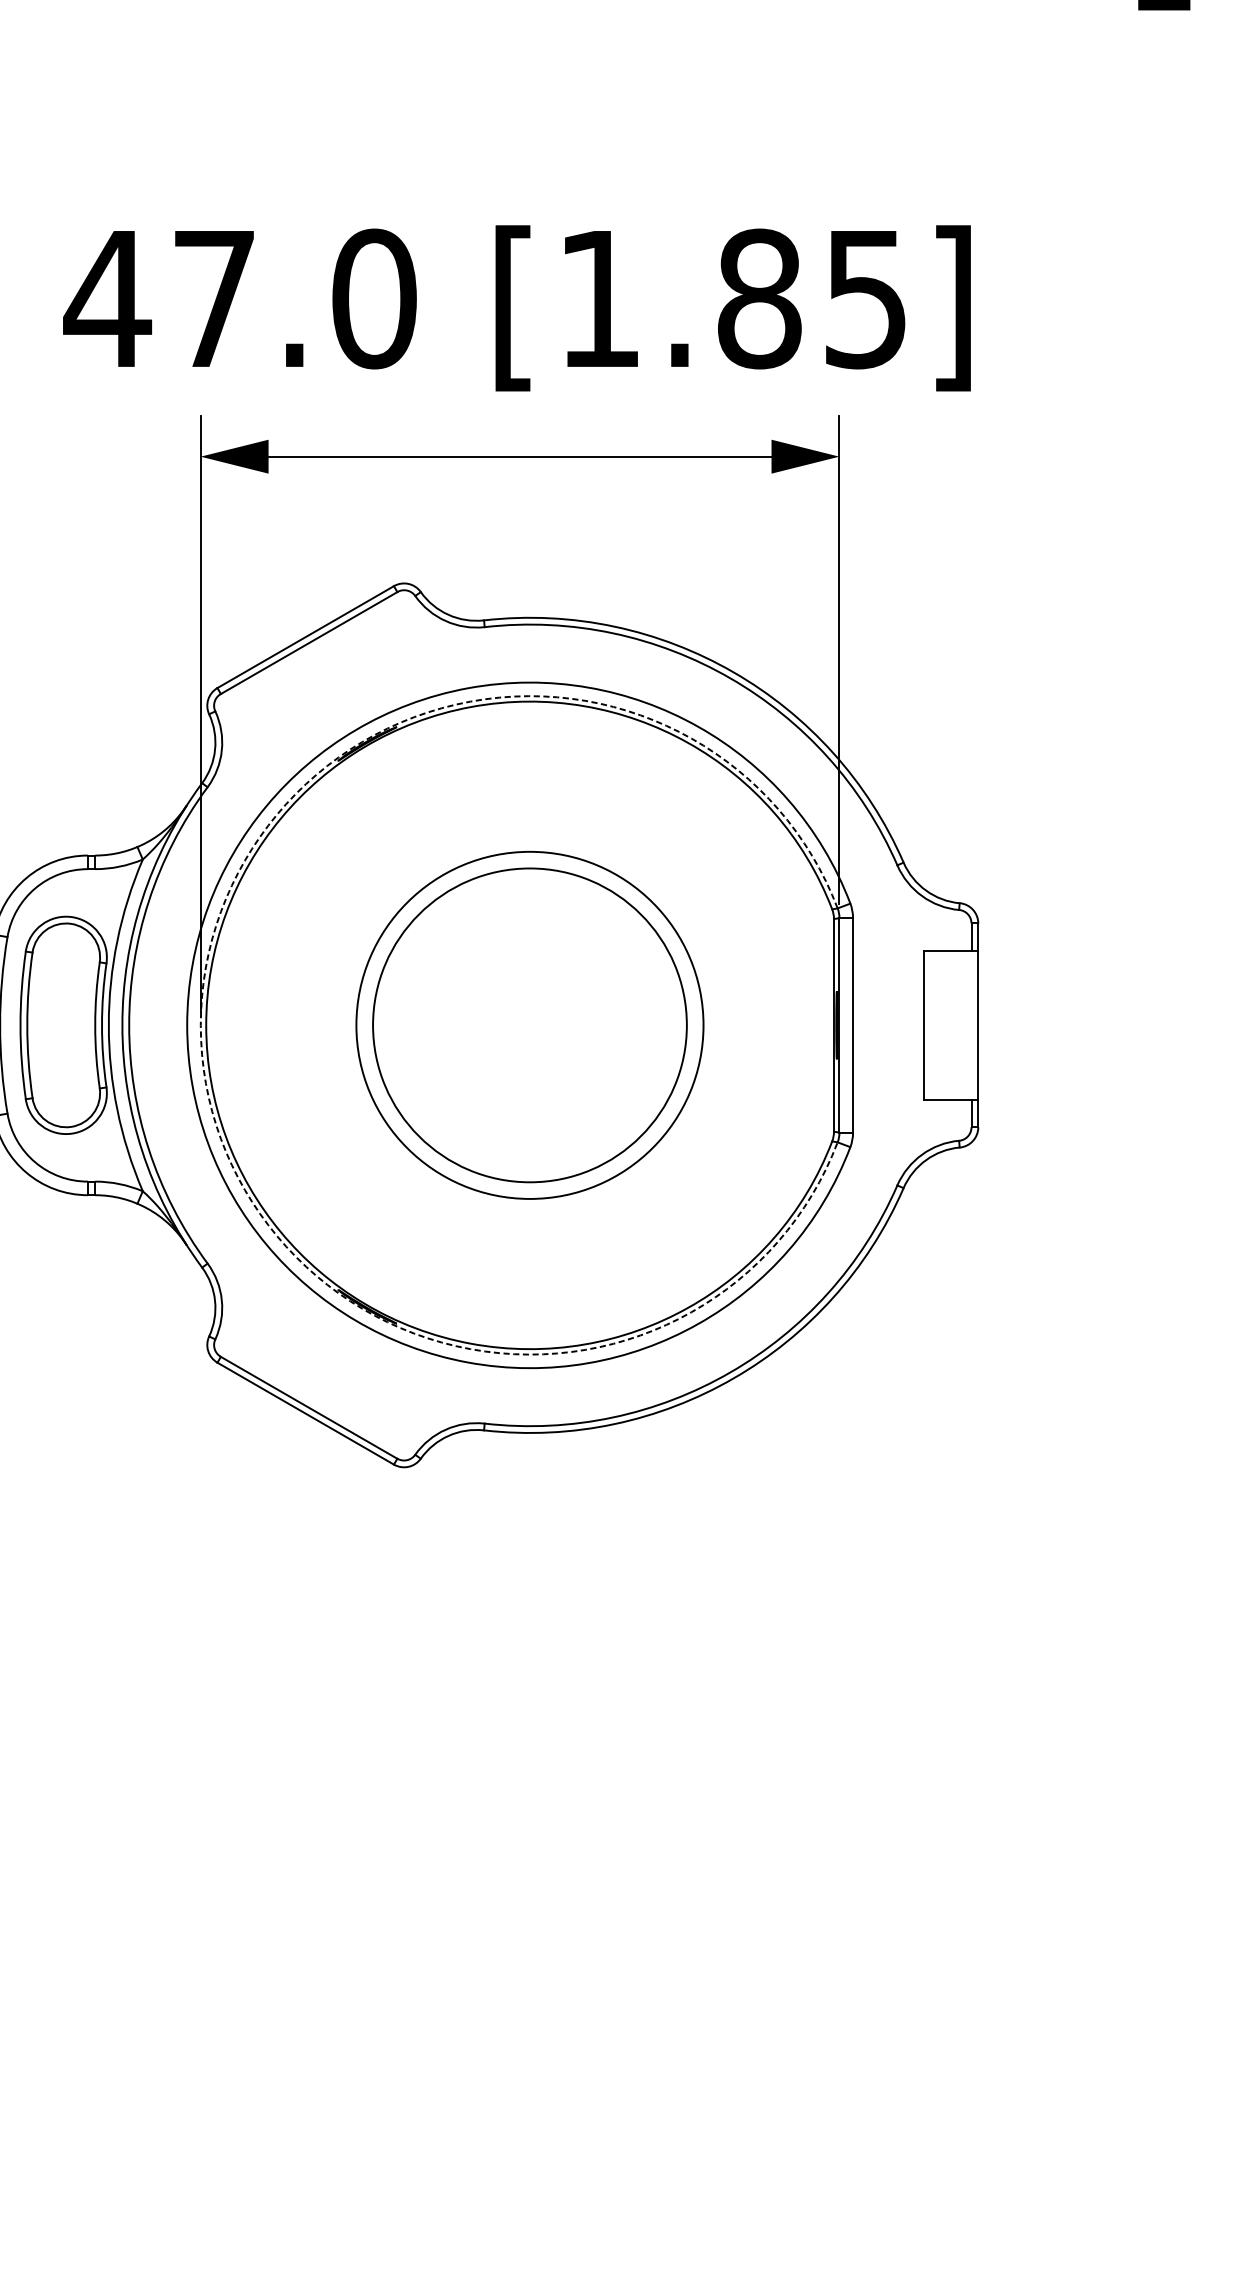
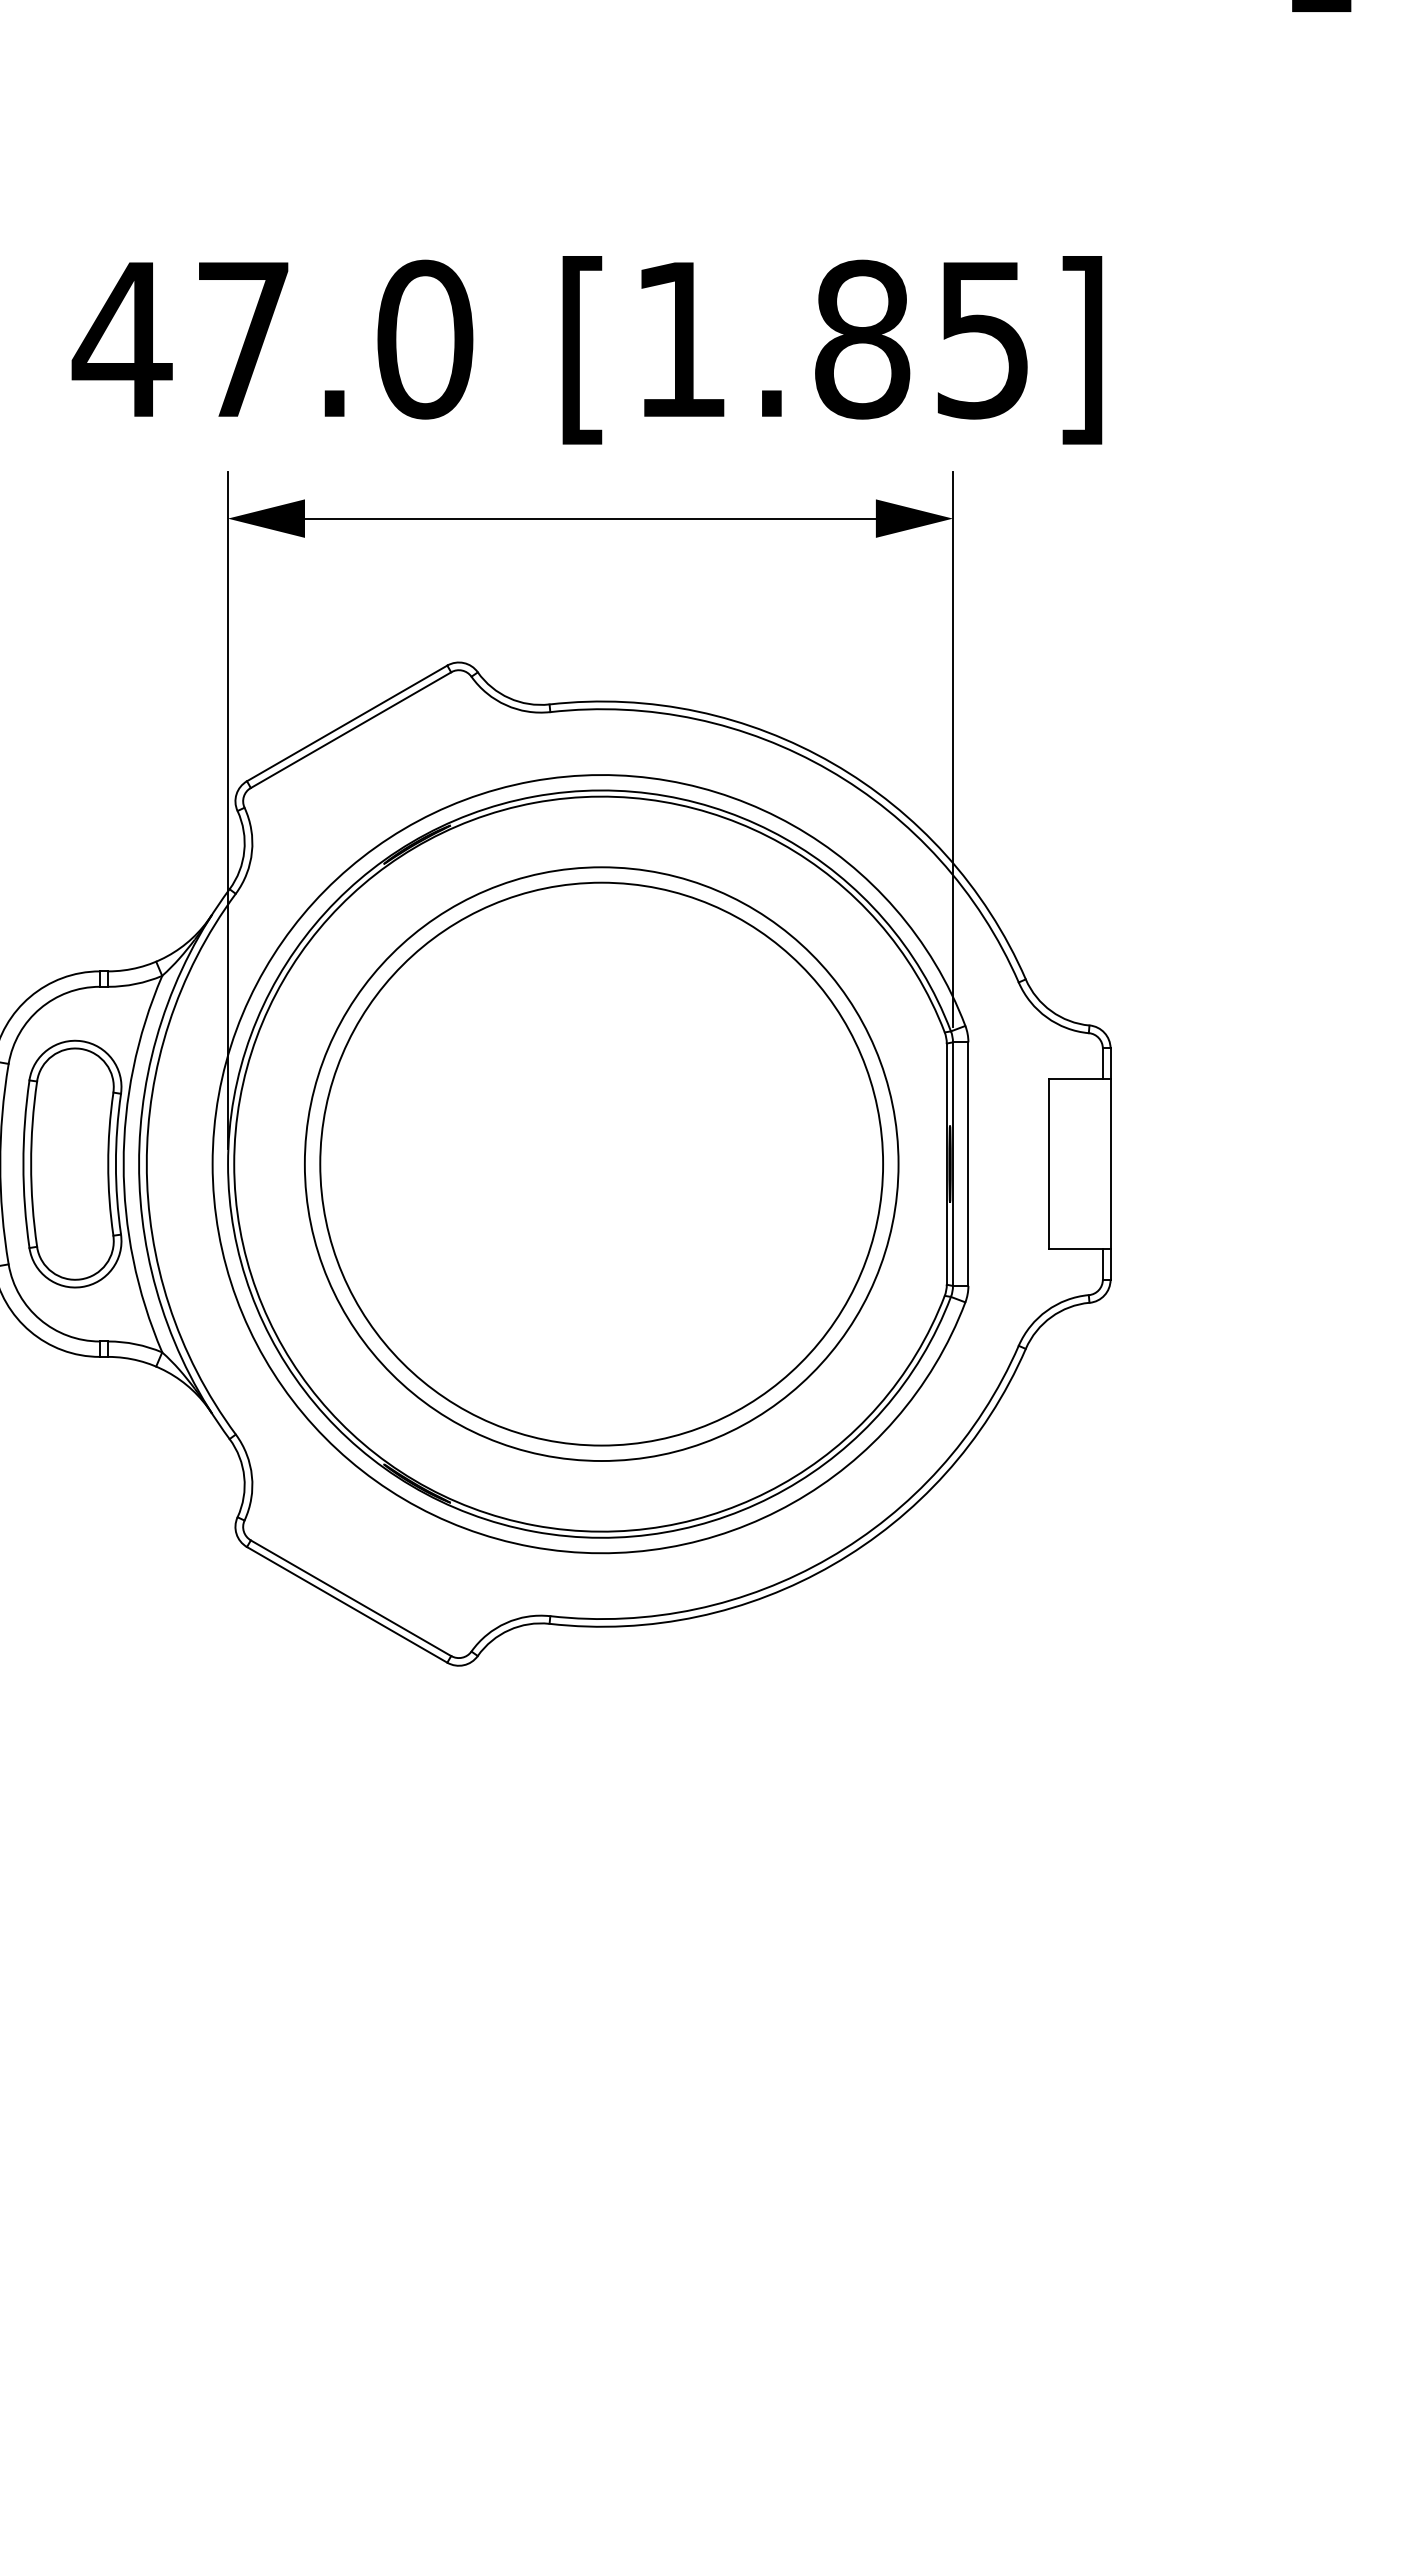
circle: (529, 1024) -> (601, 1163), size x1.43
arc: (201, 1025) -> (228, 1164), dashed -> solid
circle: (529, 1025) -> (601, 1164), size x1.67

